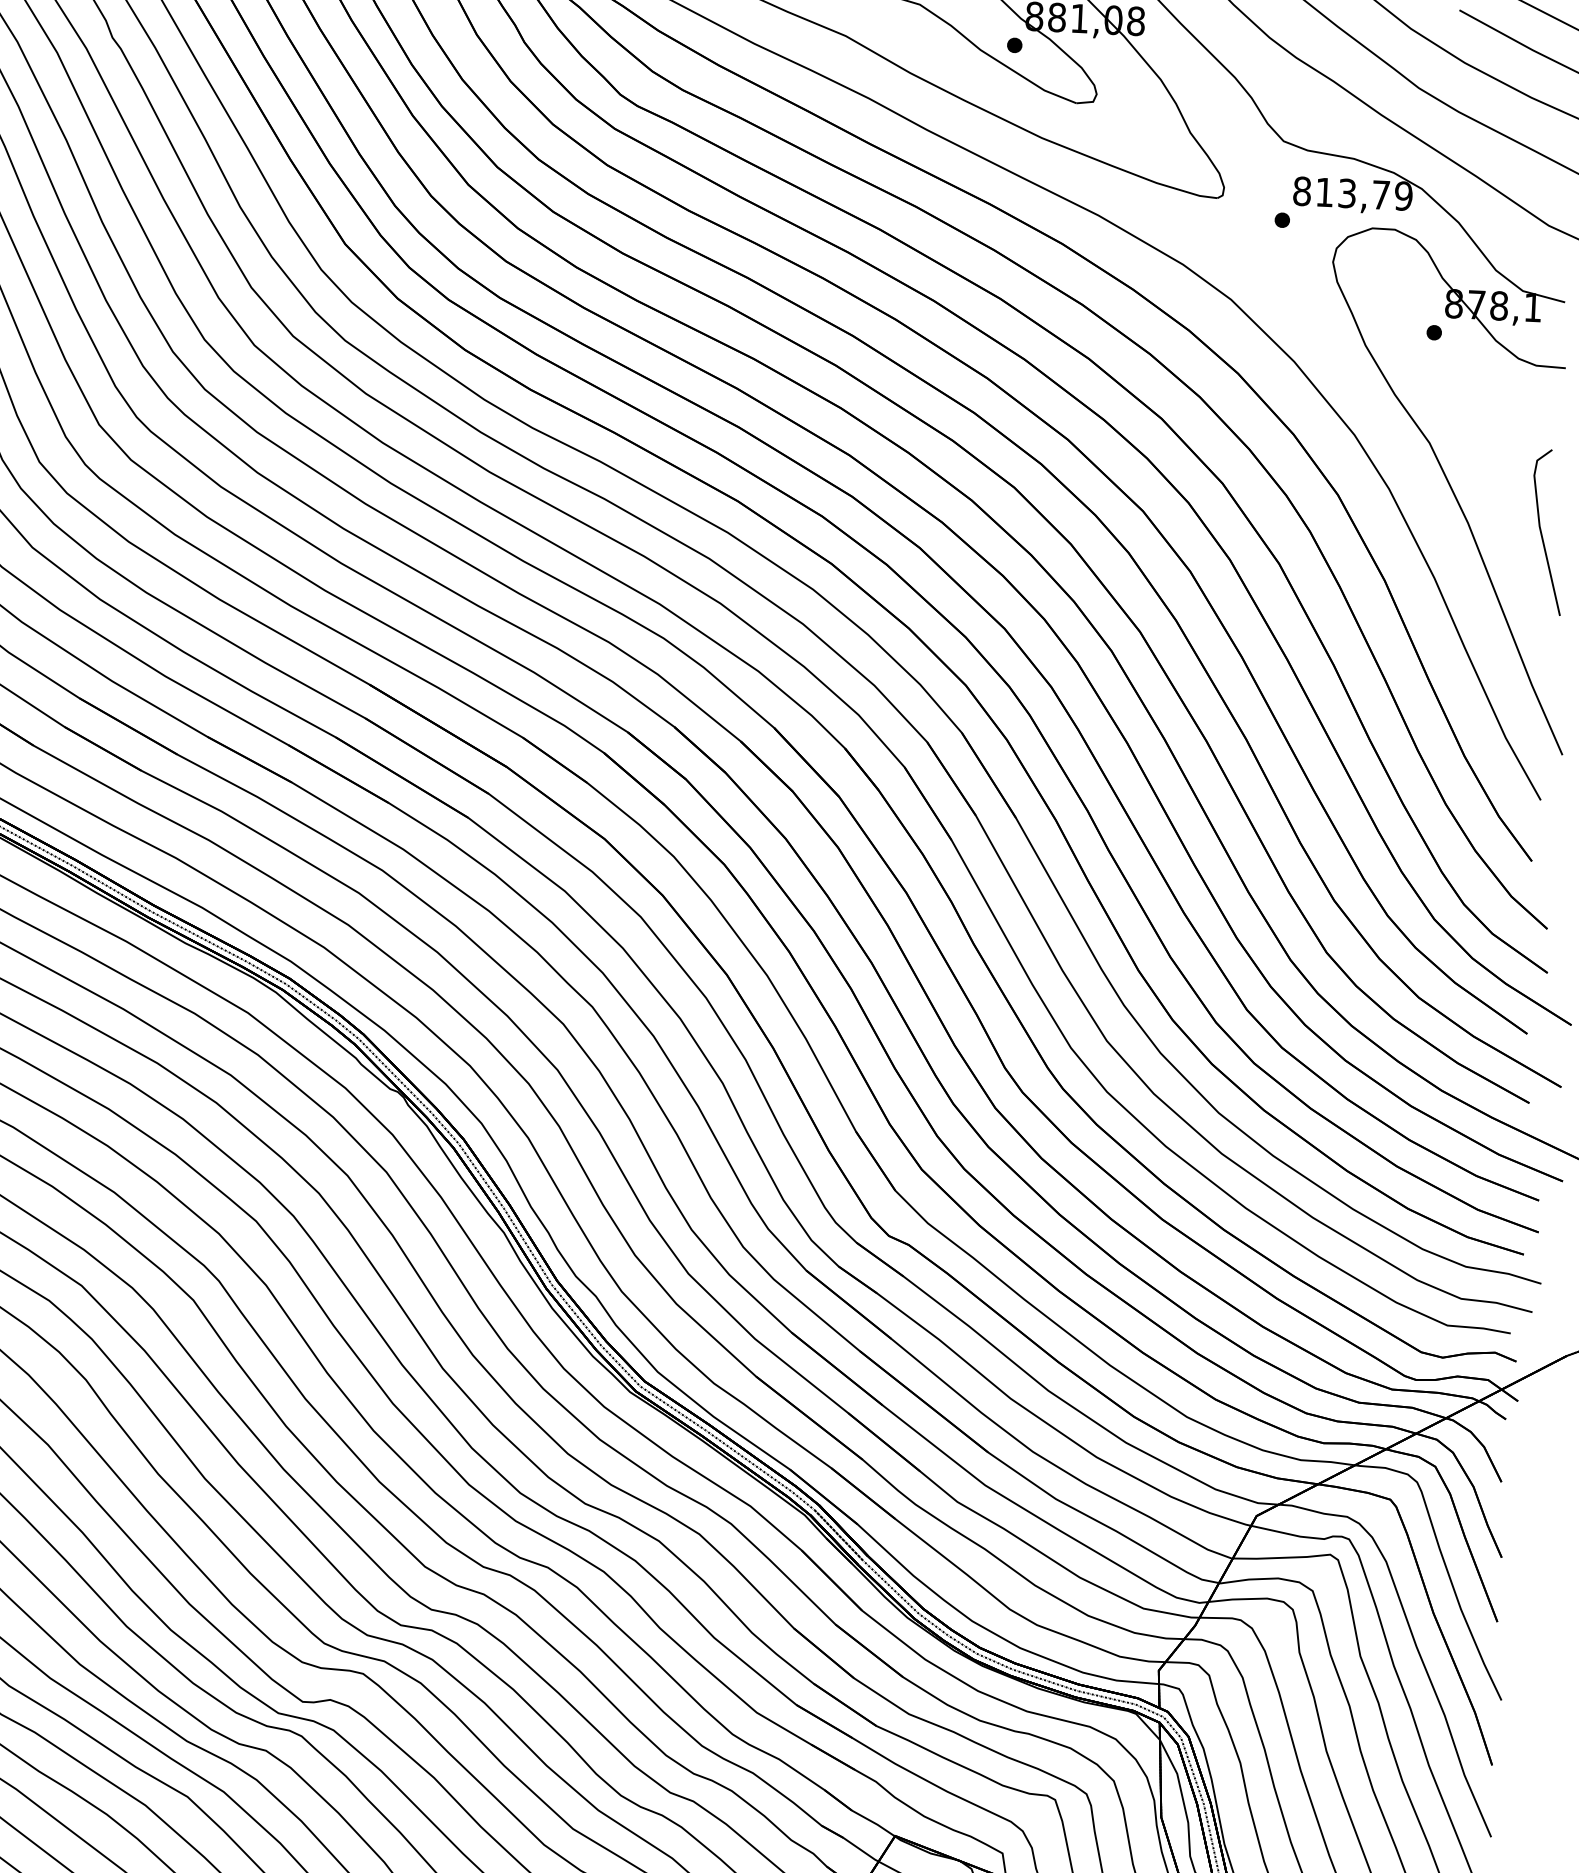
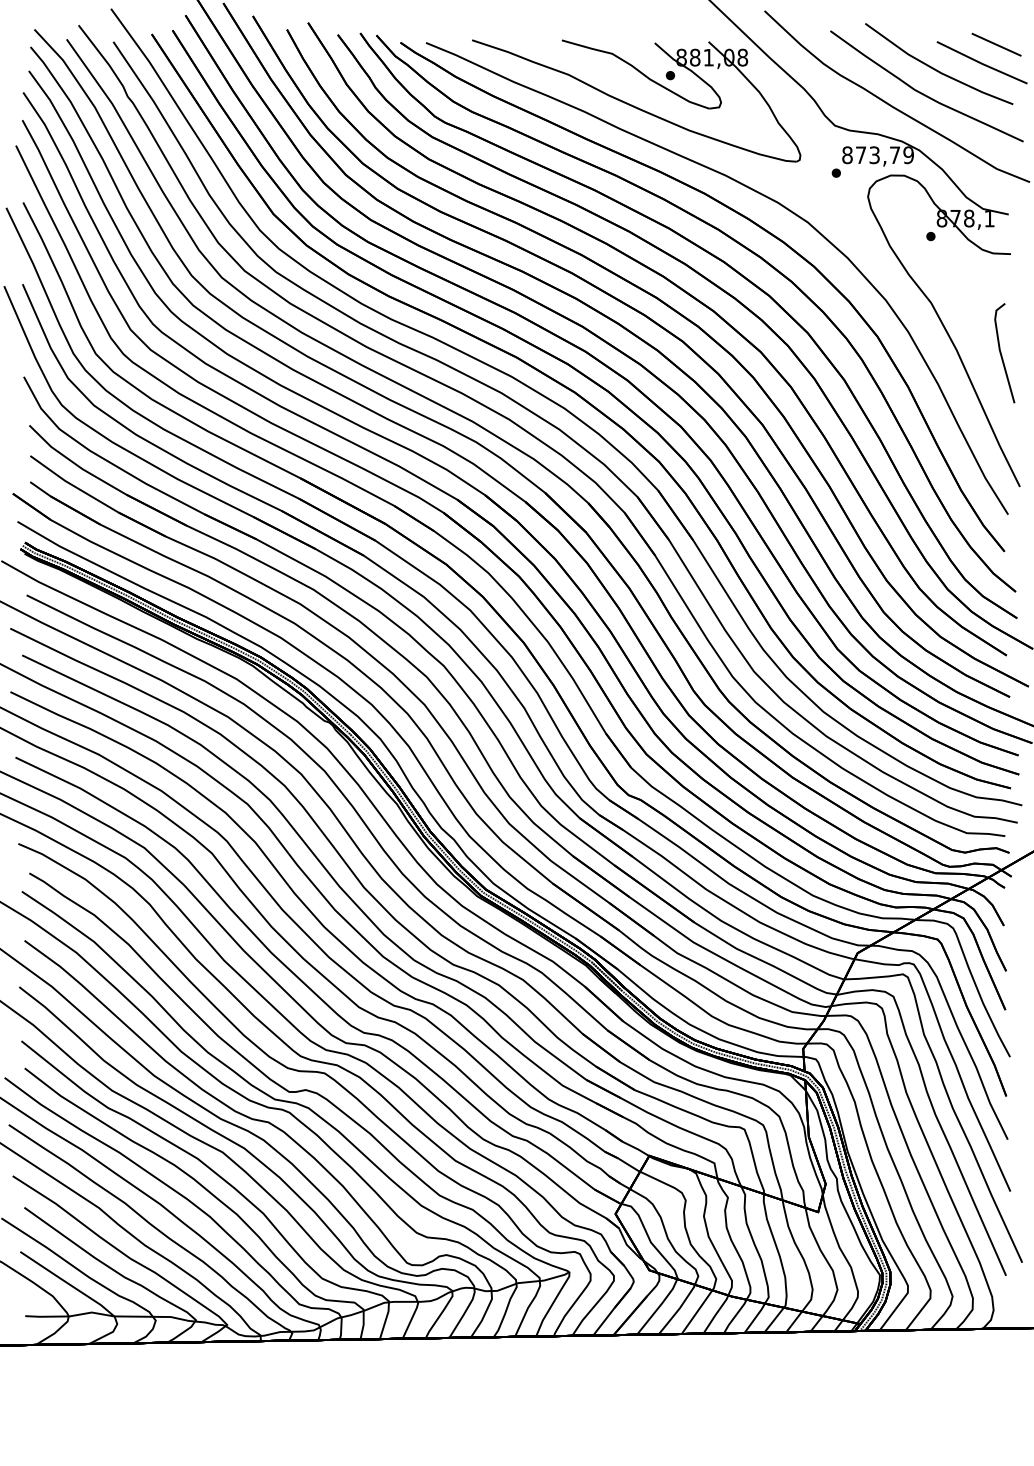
text: (1325, 191) -> (861, 154), 813,79 -> 873,79

